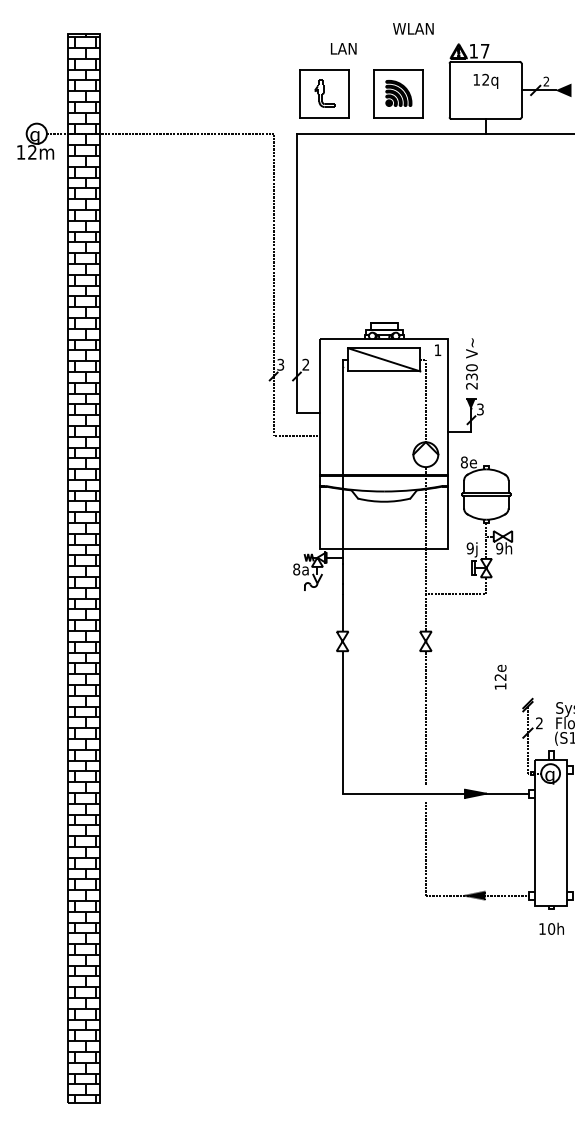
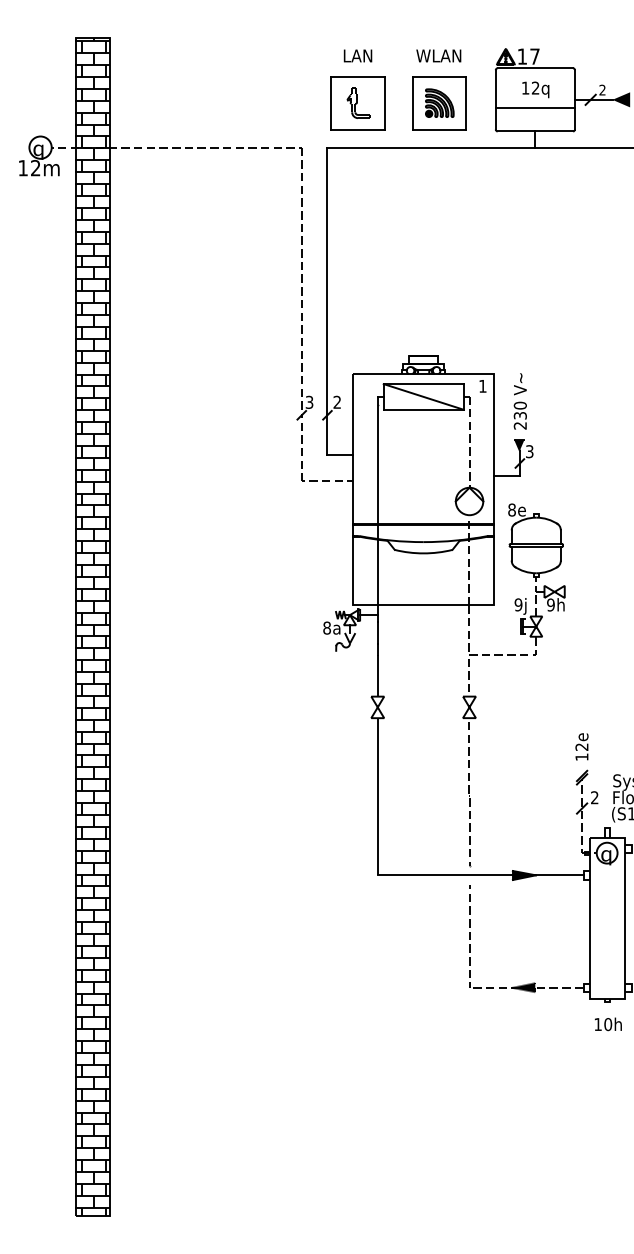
text: (413, 28) -> (438, 55), moved
text: (343, 48) -> (357, 55), moved
line: (485, 98) -> (535, 108), added
text: (500, 676) -> (581, 746), moved

